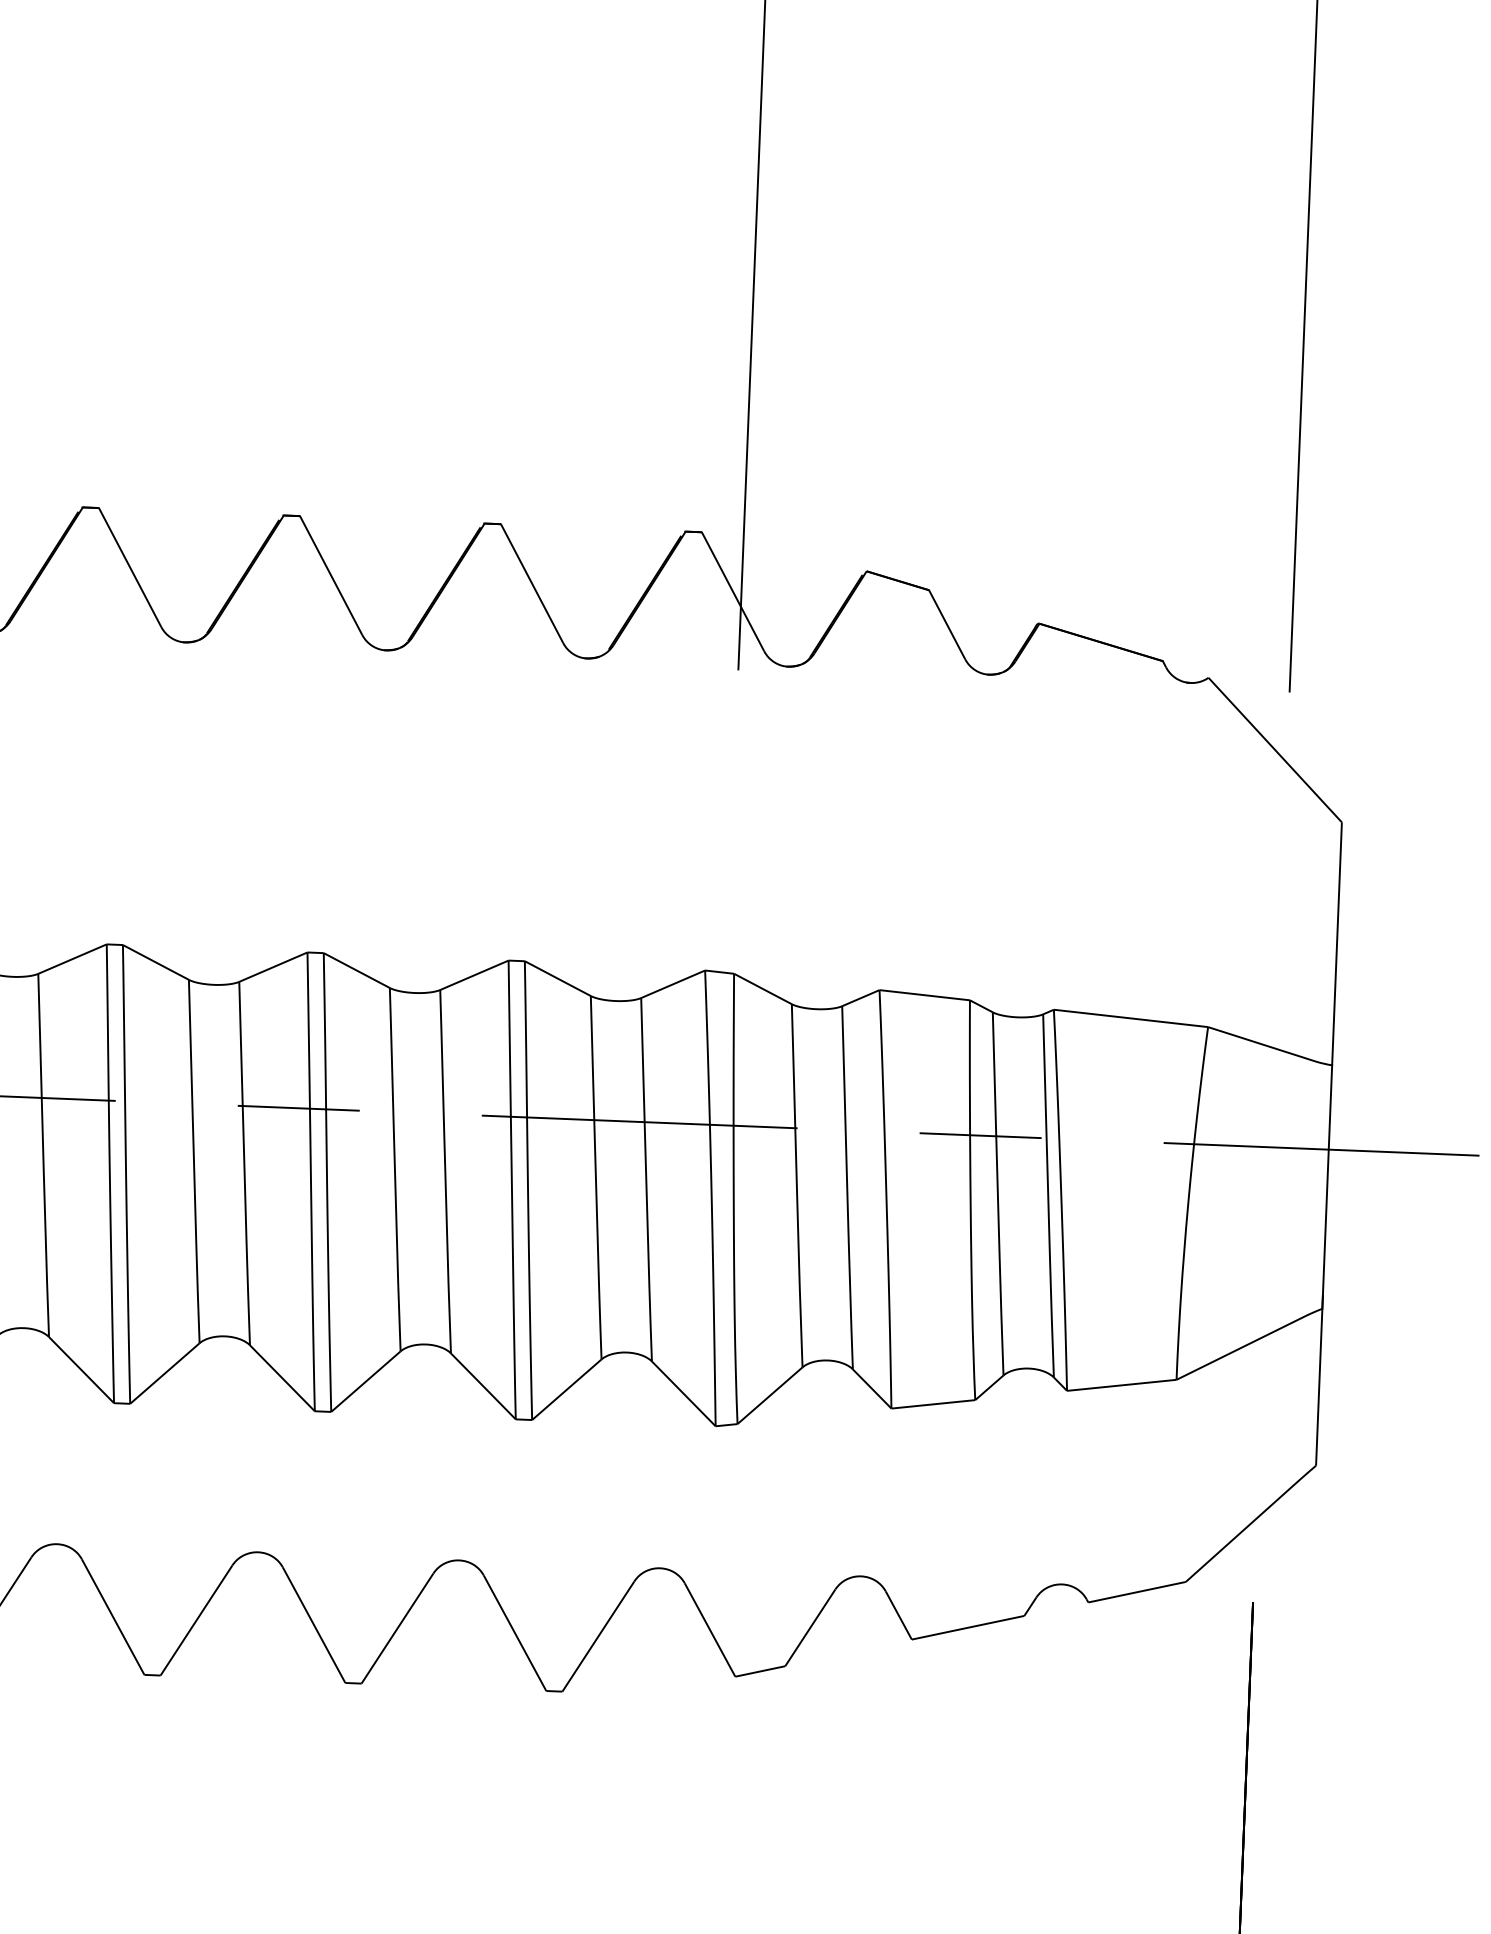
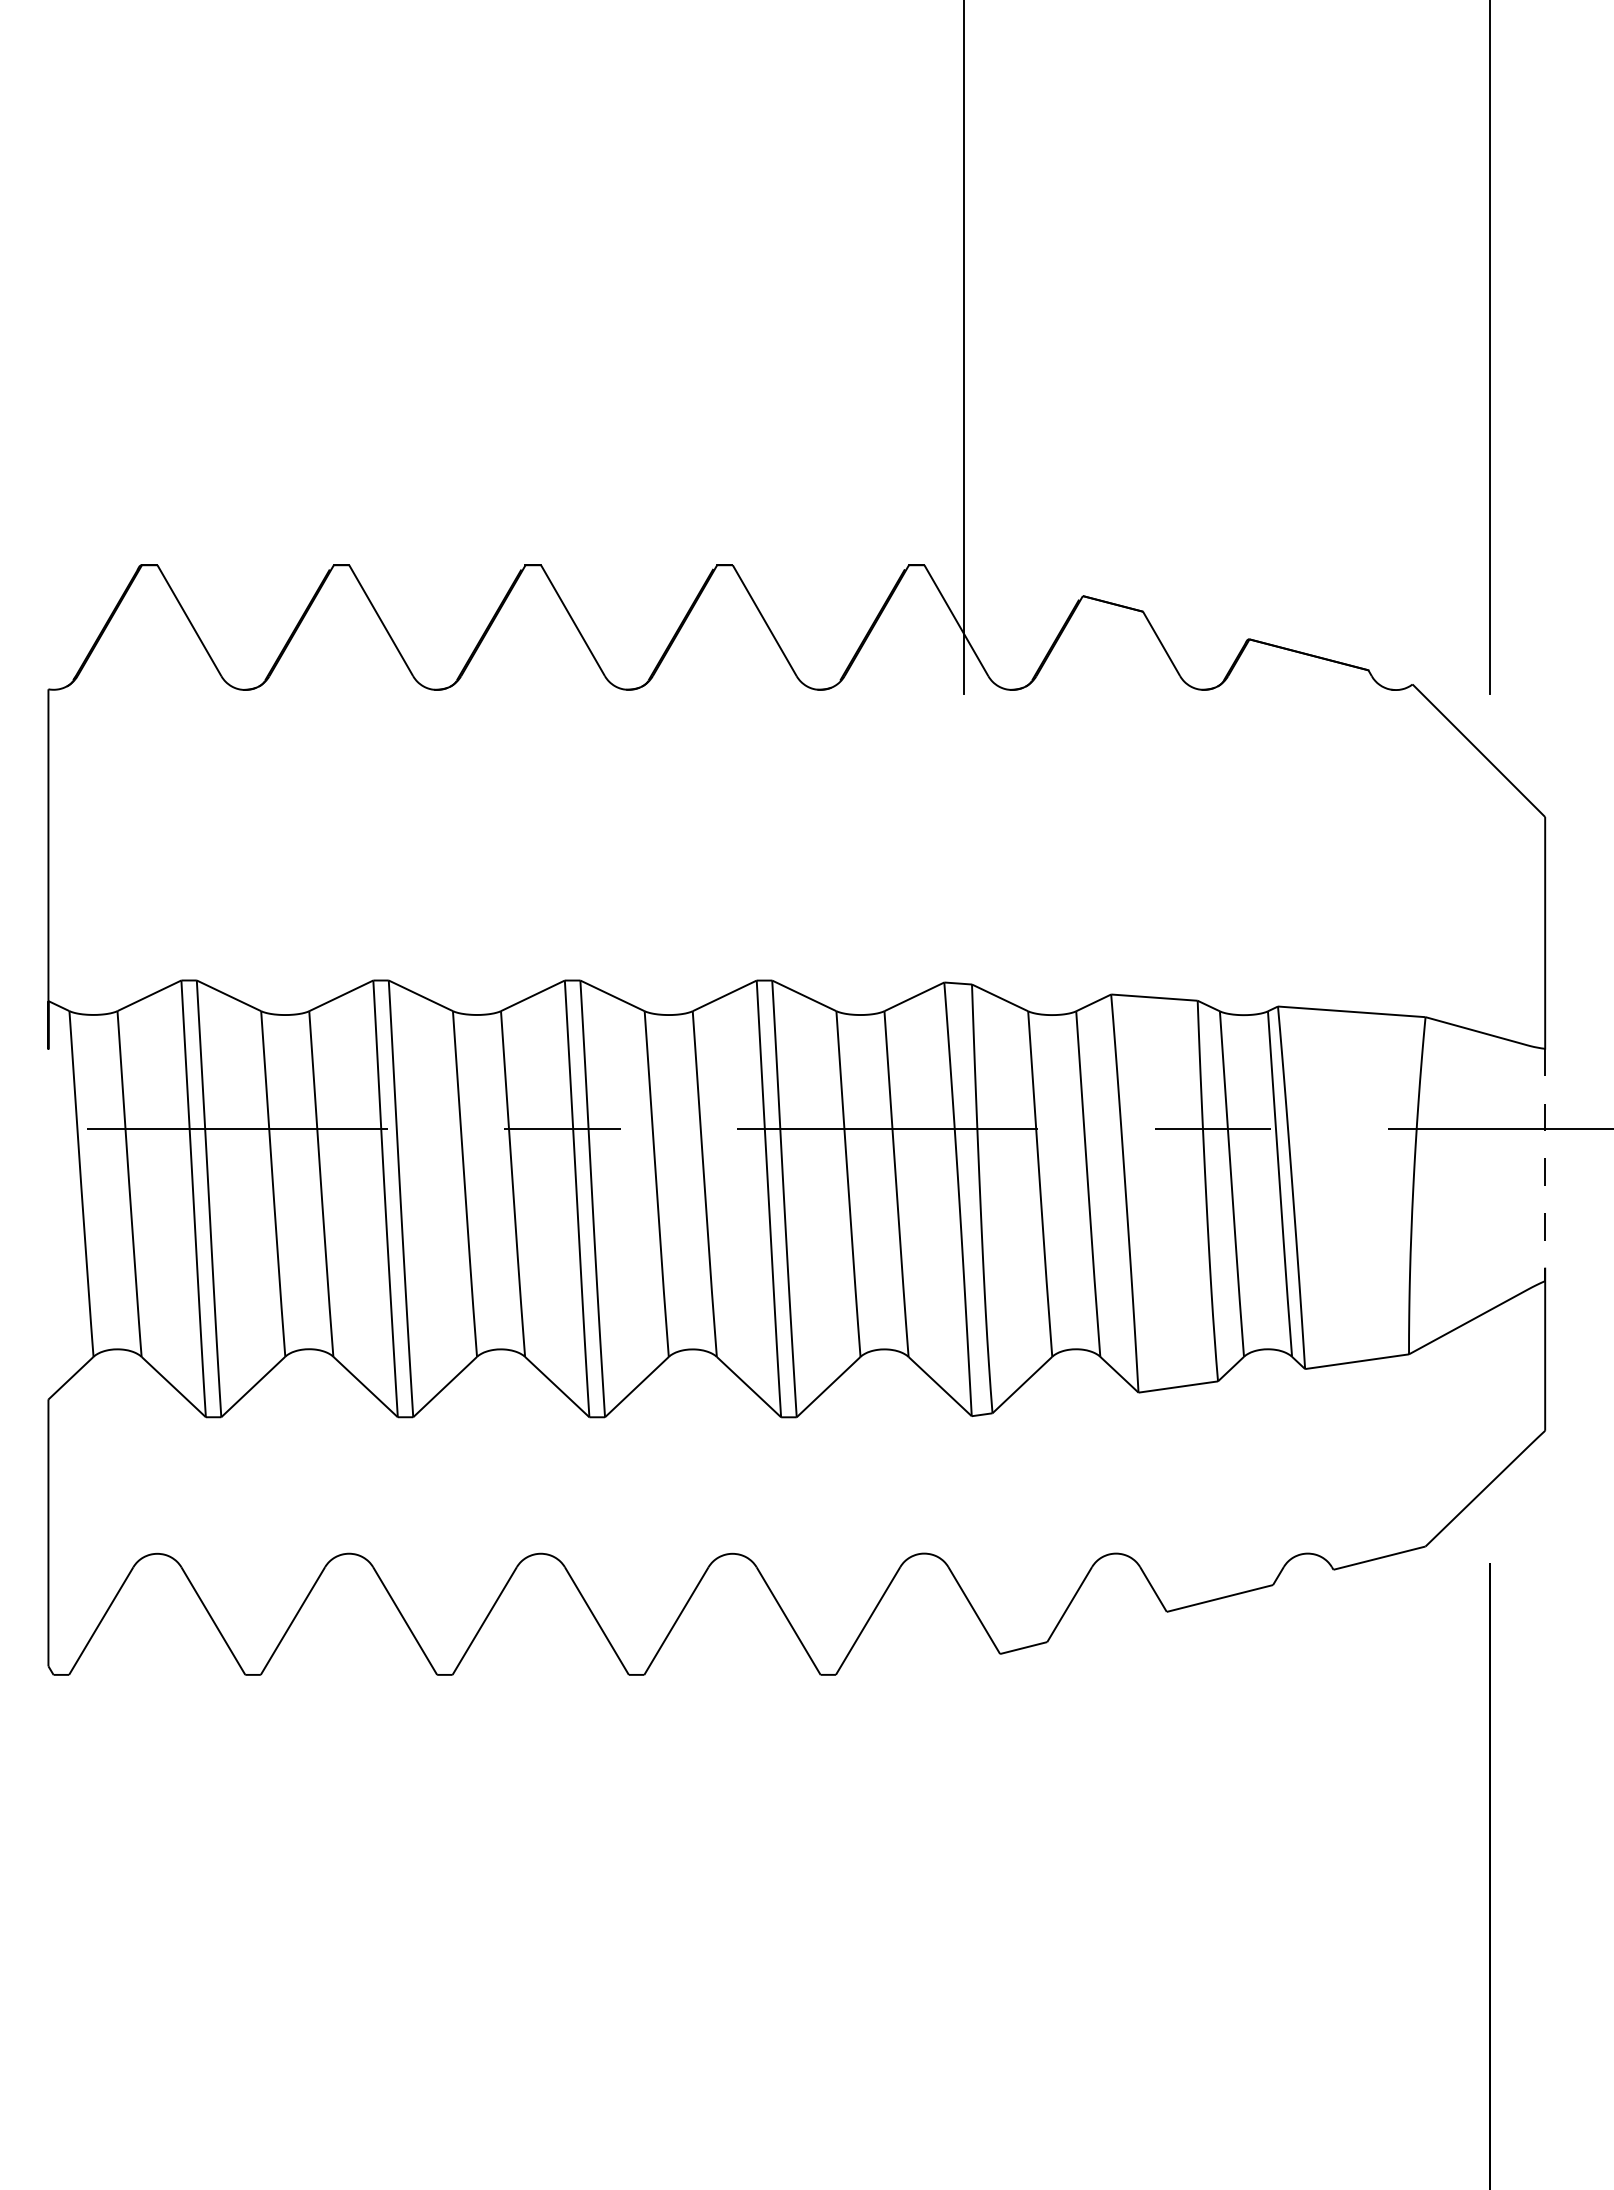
line: (1327, 1187) -> (1545, 1165), solid -> dashed

